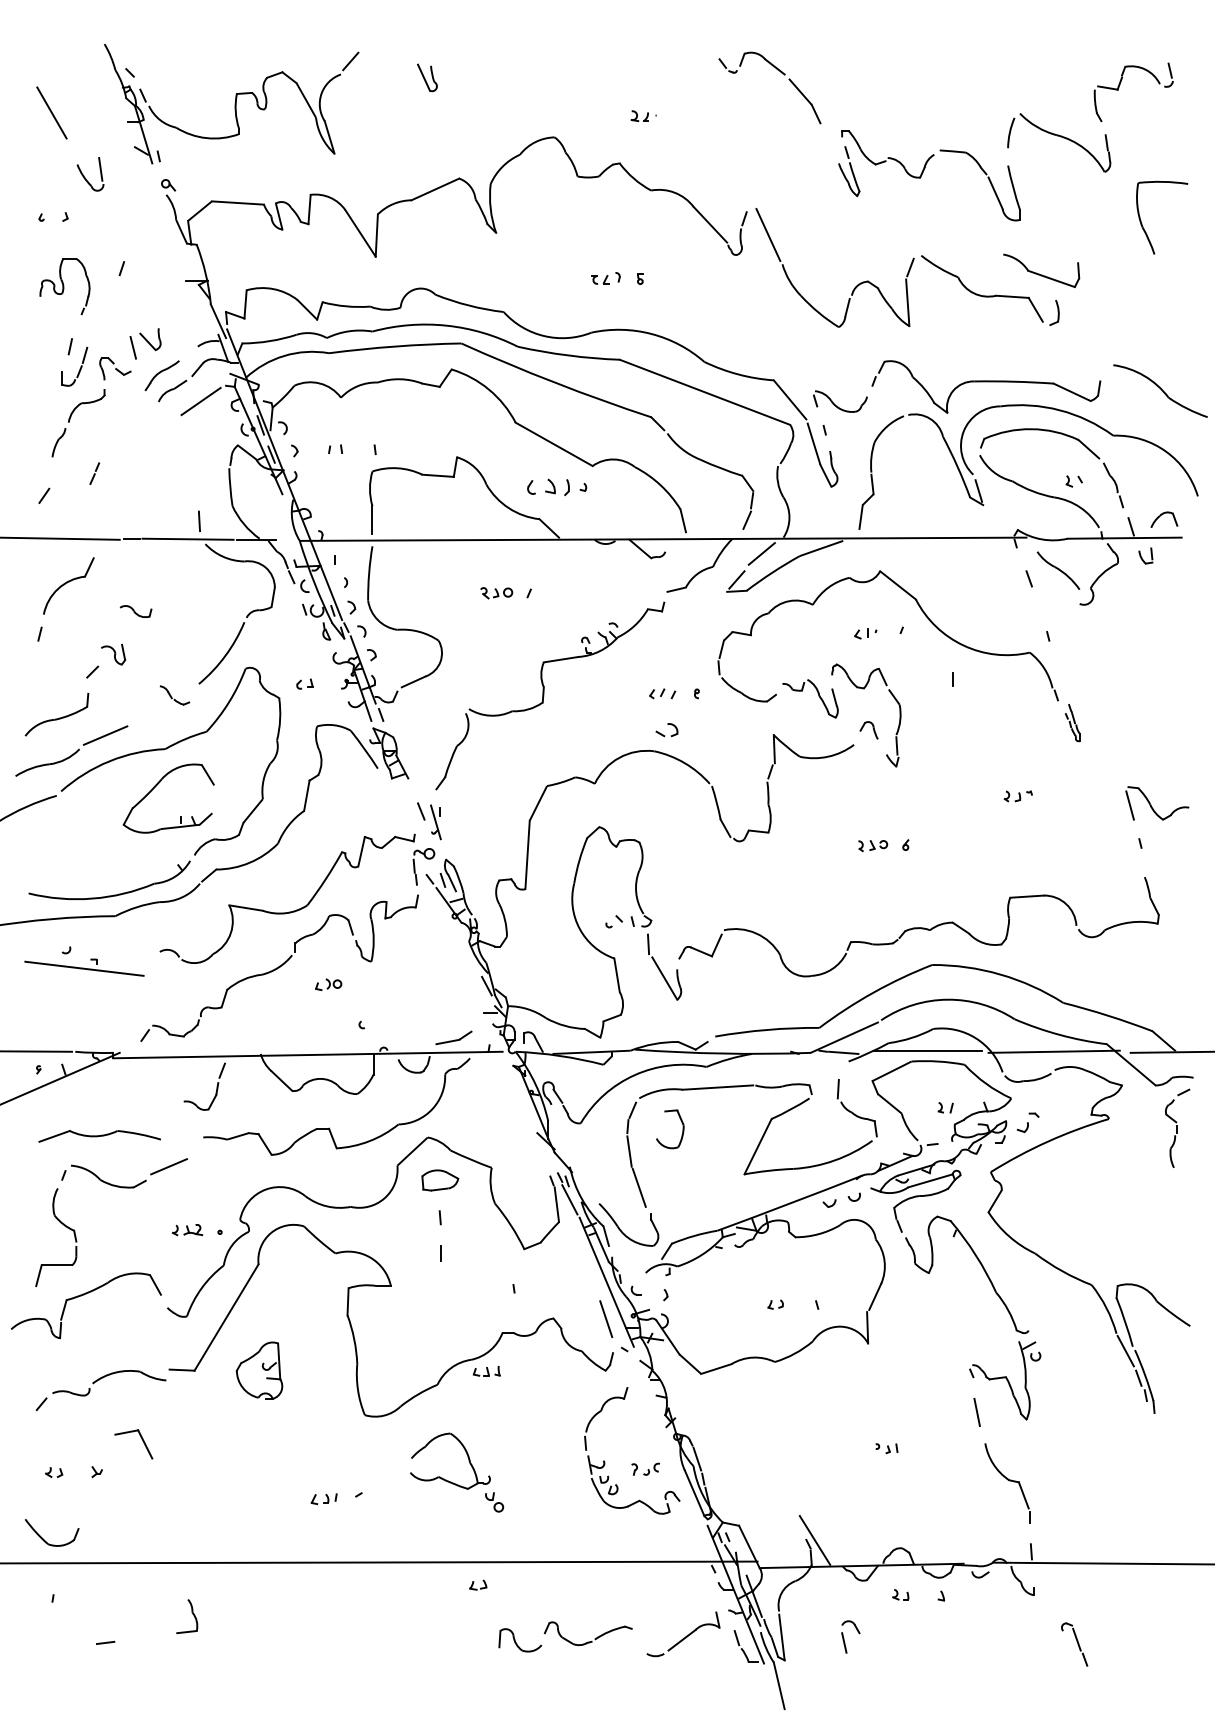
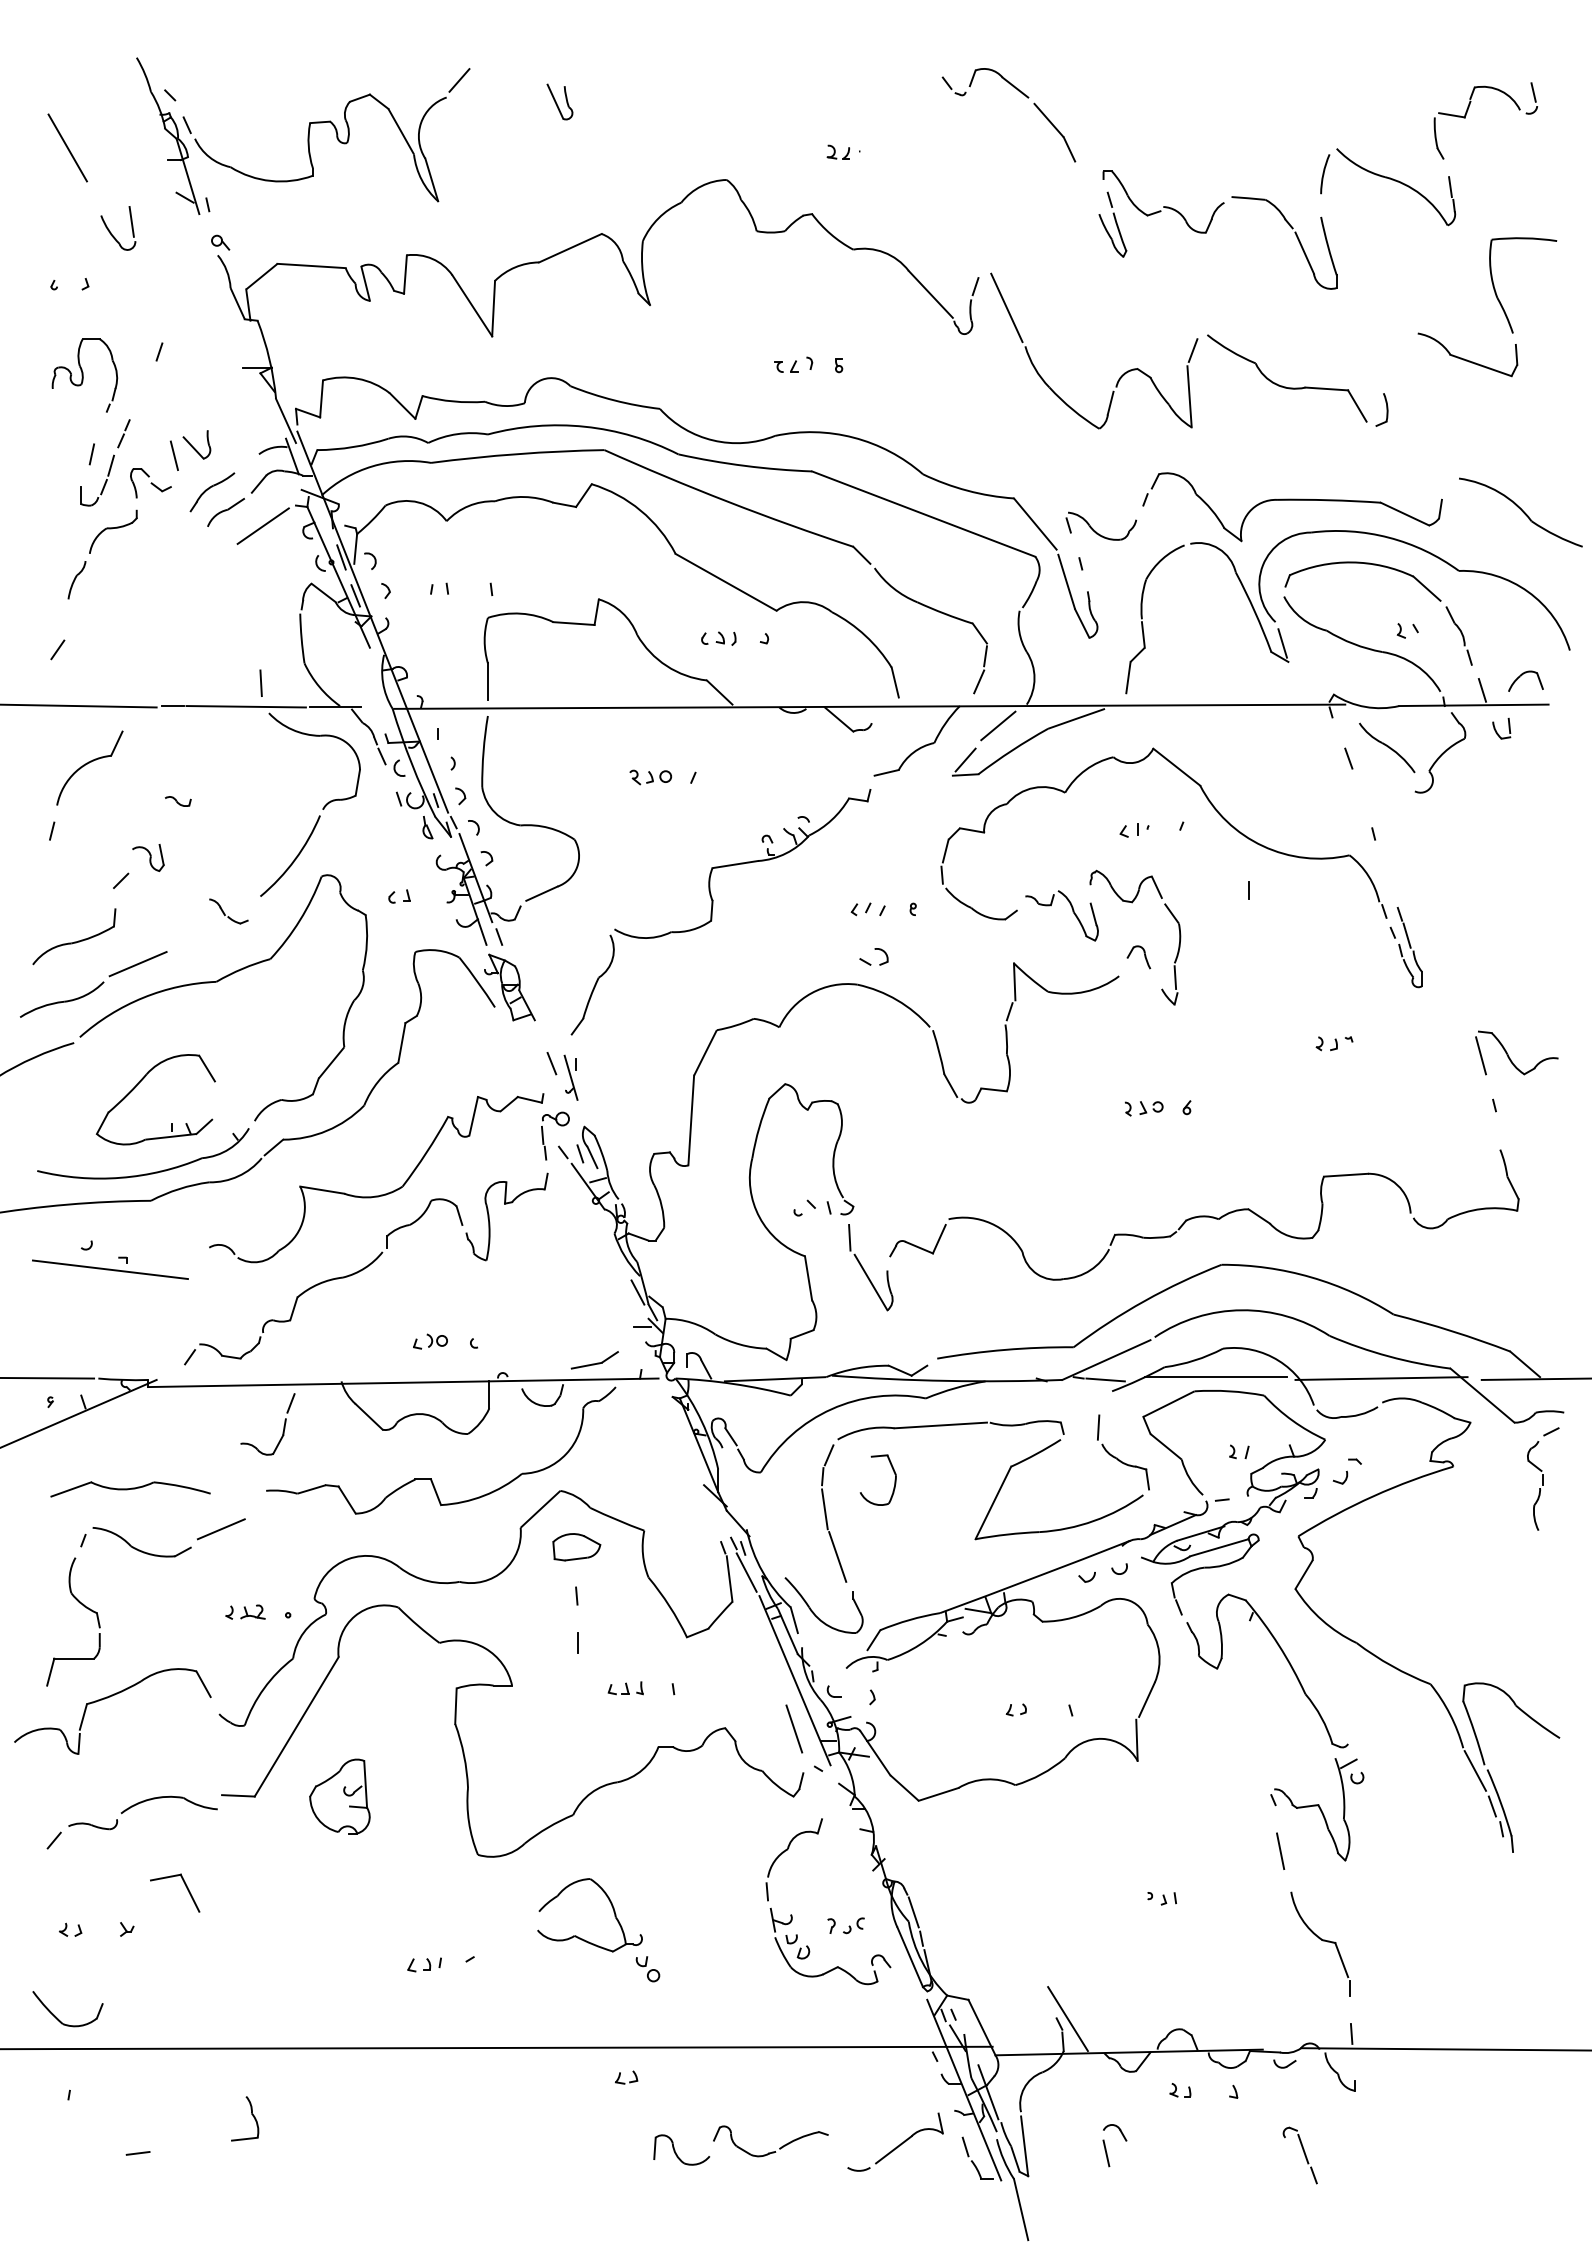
part: (1041, 270) -> (1467, 354), moved
line: (94, 473) -> (123, 433), moved
part: (548, 487) -> (718, 638), size x0.62
part: (136, 611) -> (178, 801), size x0.62
part: (1072, 722) -> (1405, 947), size x1.67
part: (153, 789) -> (136, 1087), moved
part: (328, 984) -> (430, 1341), moved
part: (486, 1371) -> (625, 1688), moved
part: (1074, 1644) -> (1299, 2155), moved

